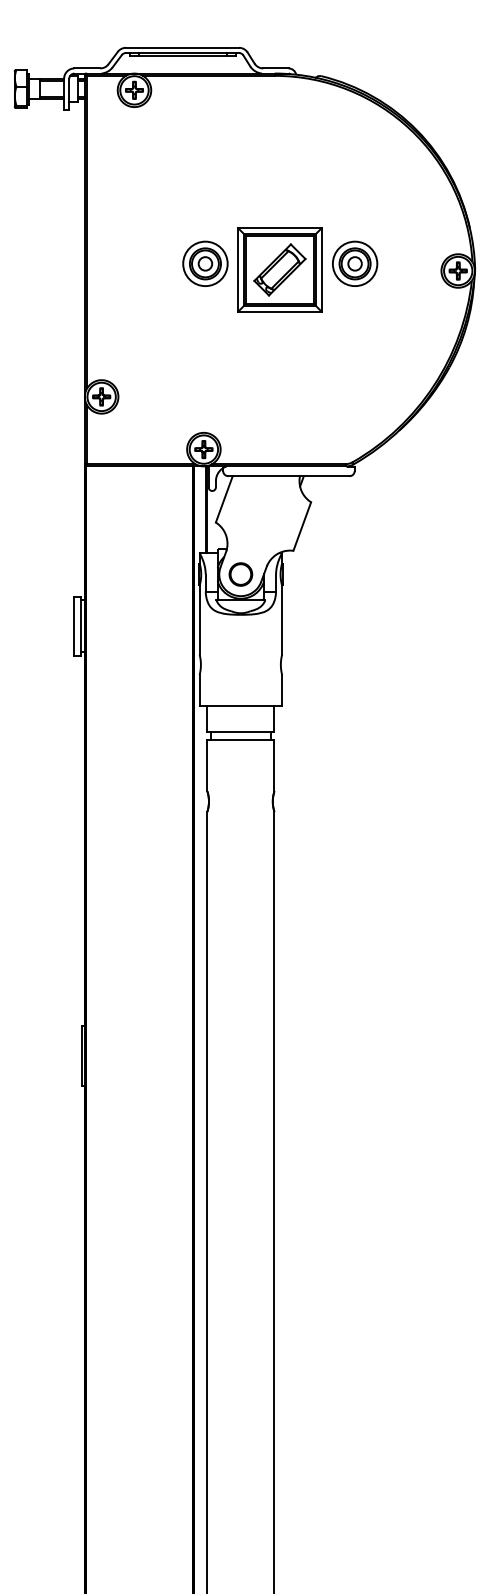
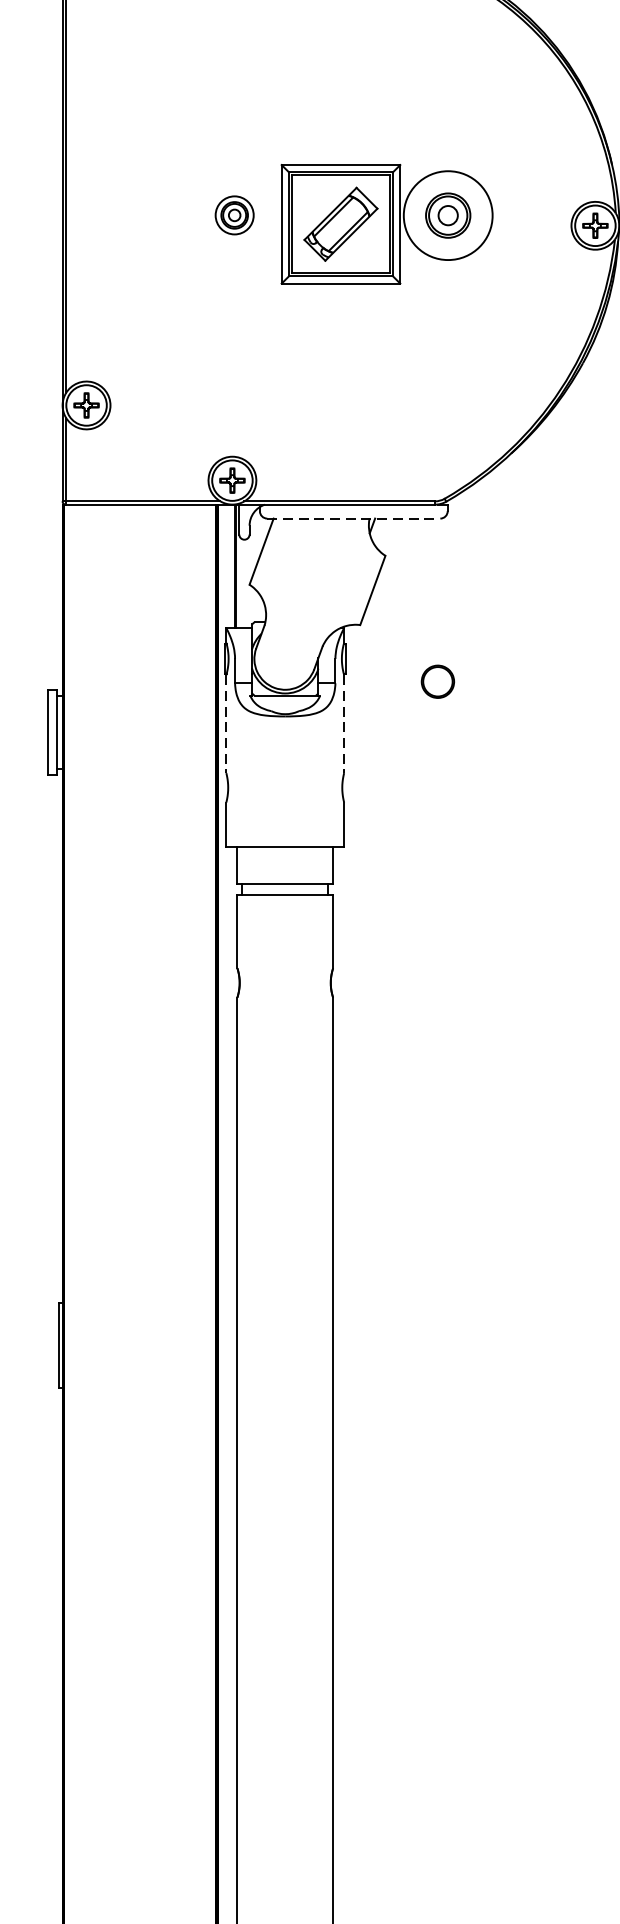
part: (205, 263) -> (234, 215), size x0.6
circle: (354, 263) -> (447, 215), size x1.4
line: (288, 476) -> (353, 519), solid -> dashed
part: (240, 574) -> (437, 681), moved
line: (199, 620) -> (226, 724), solid -> dashed
line: (282, 620) -> (344, 724), solid -> dashed

